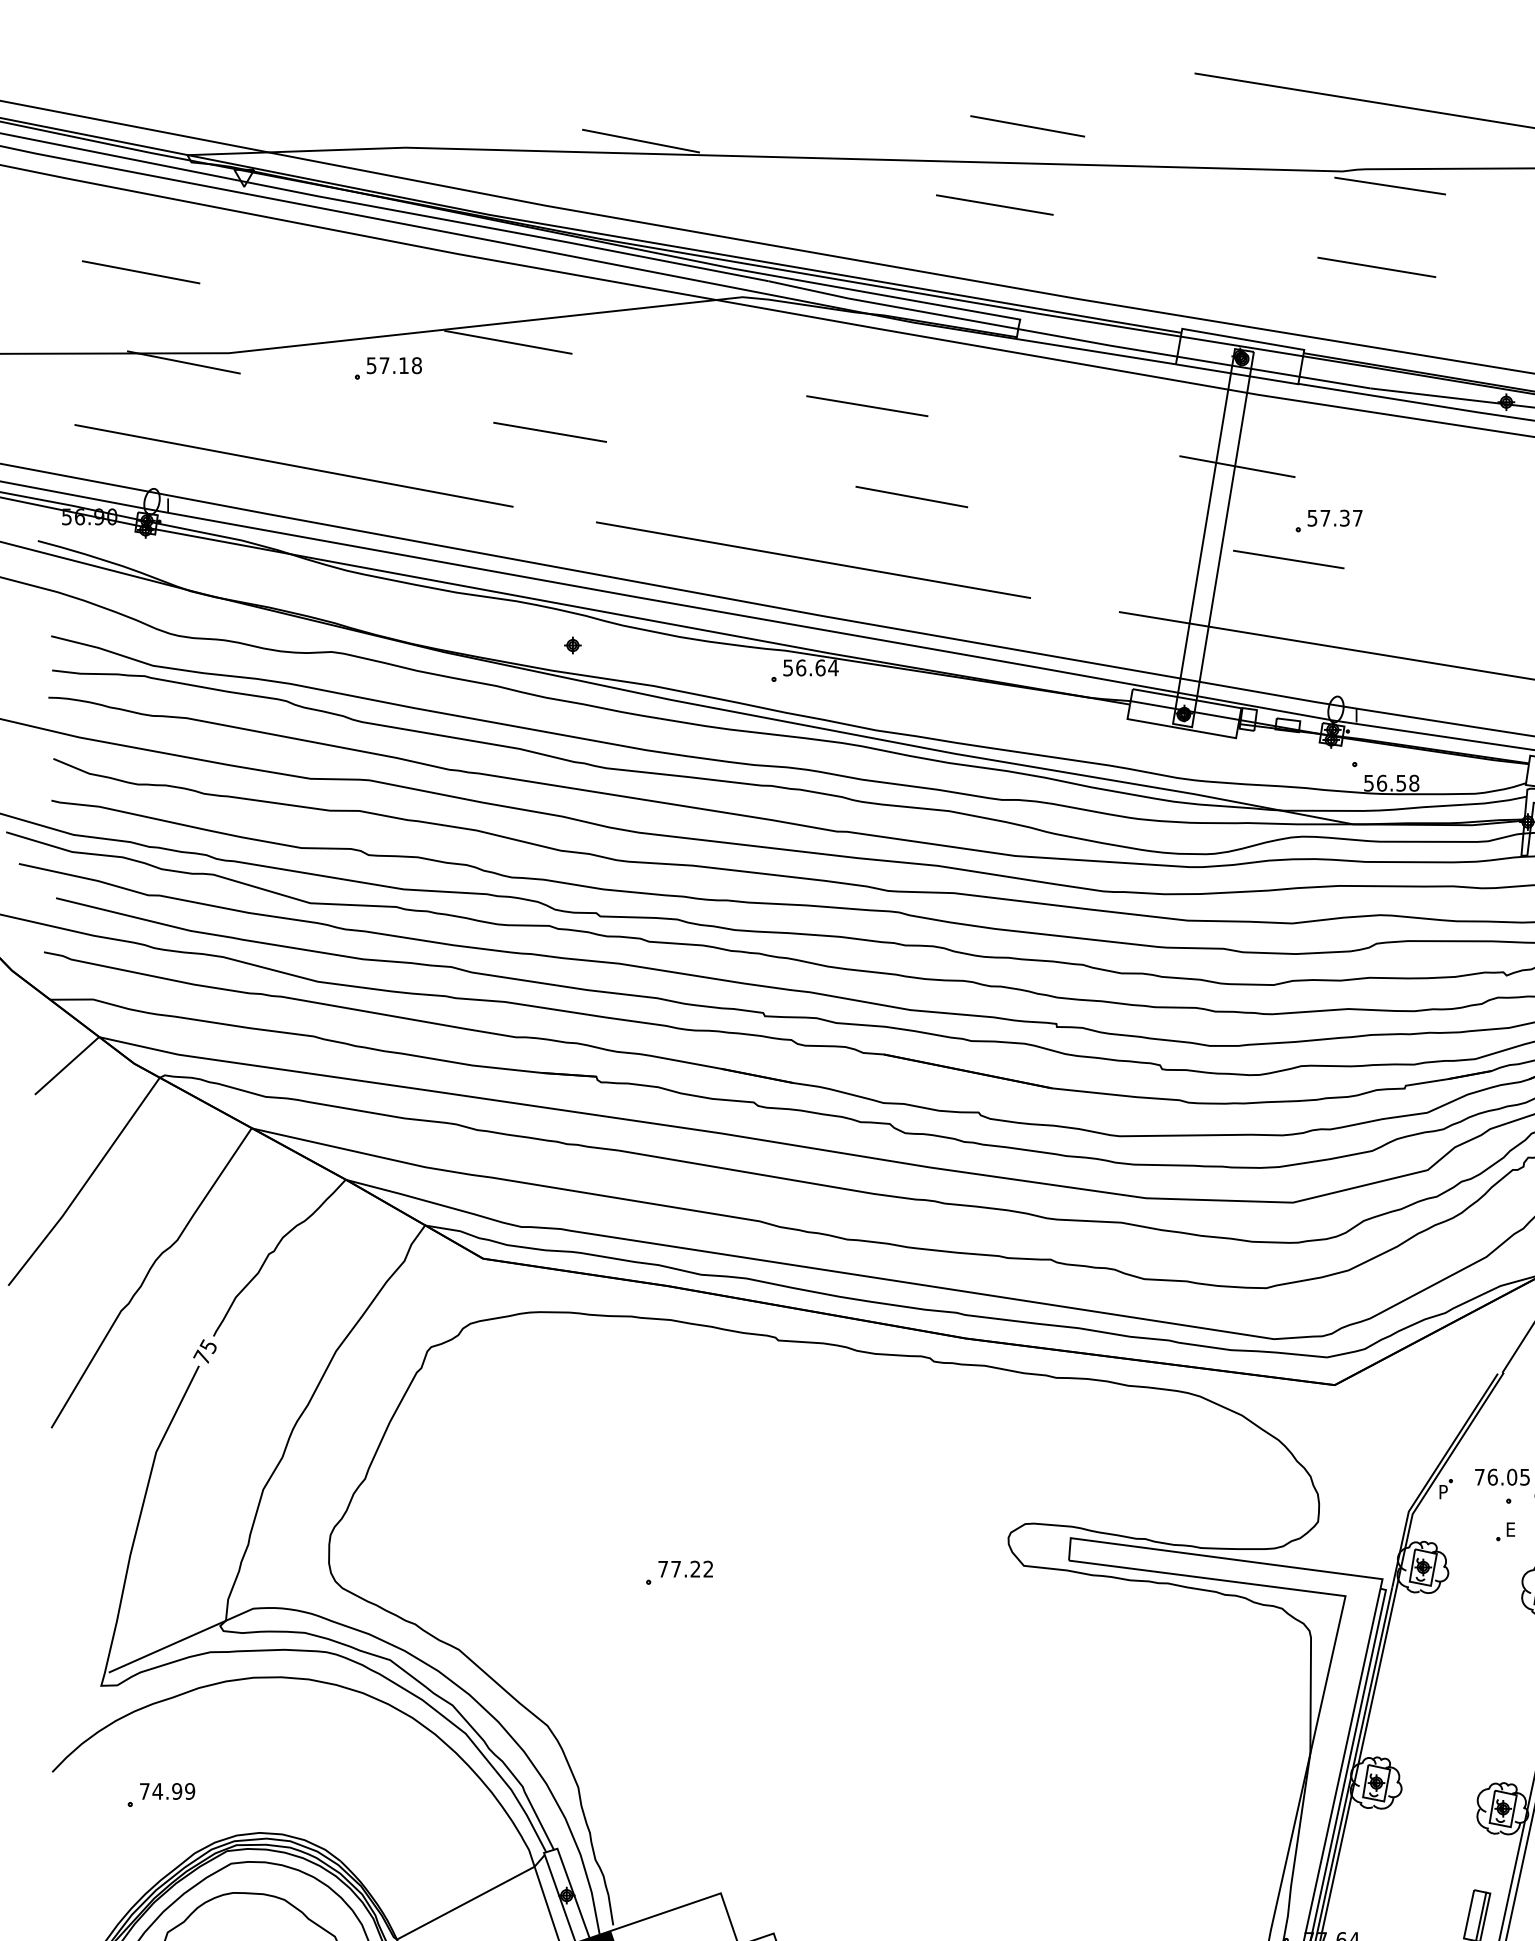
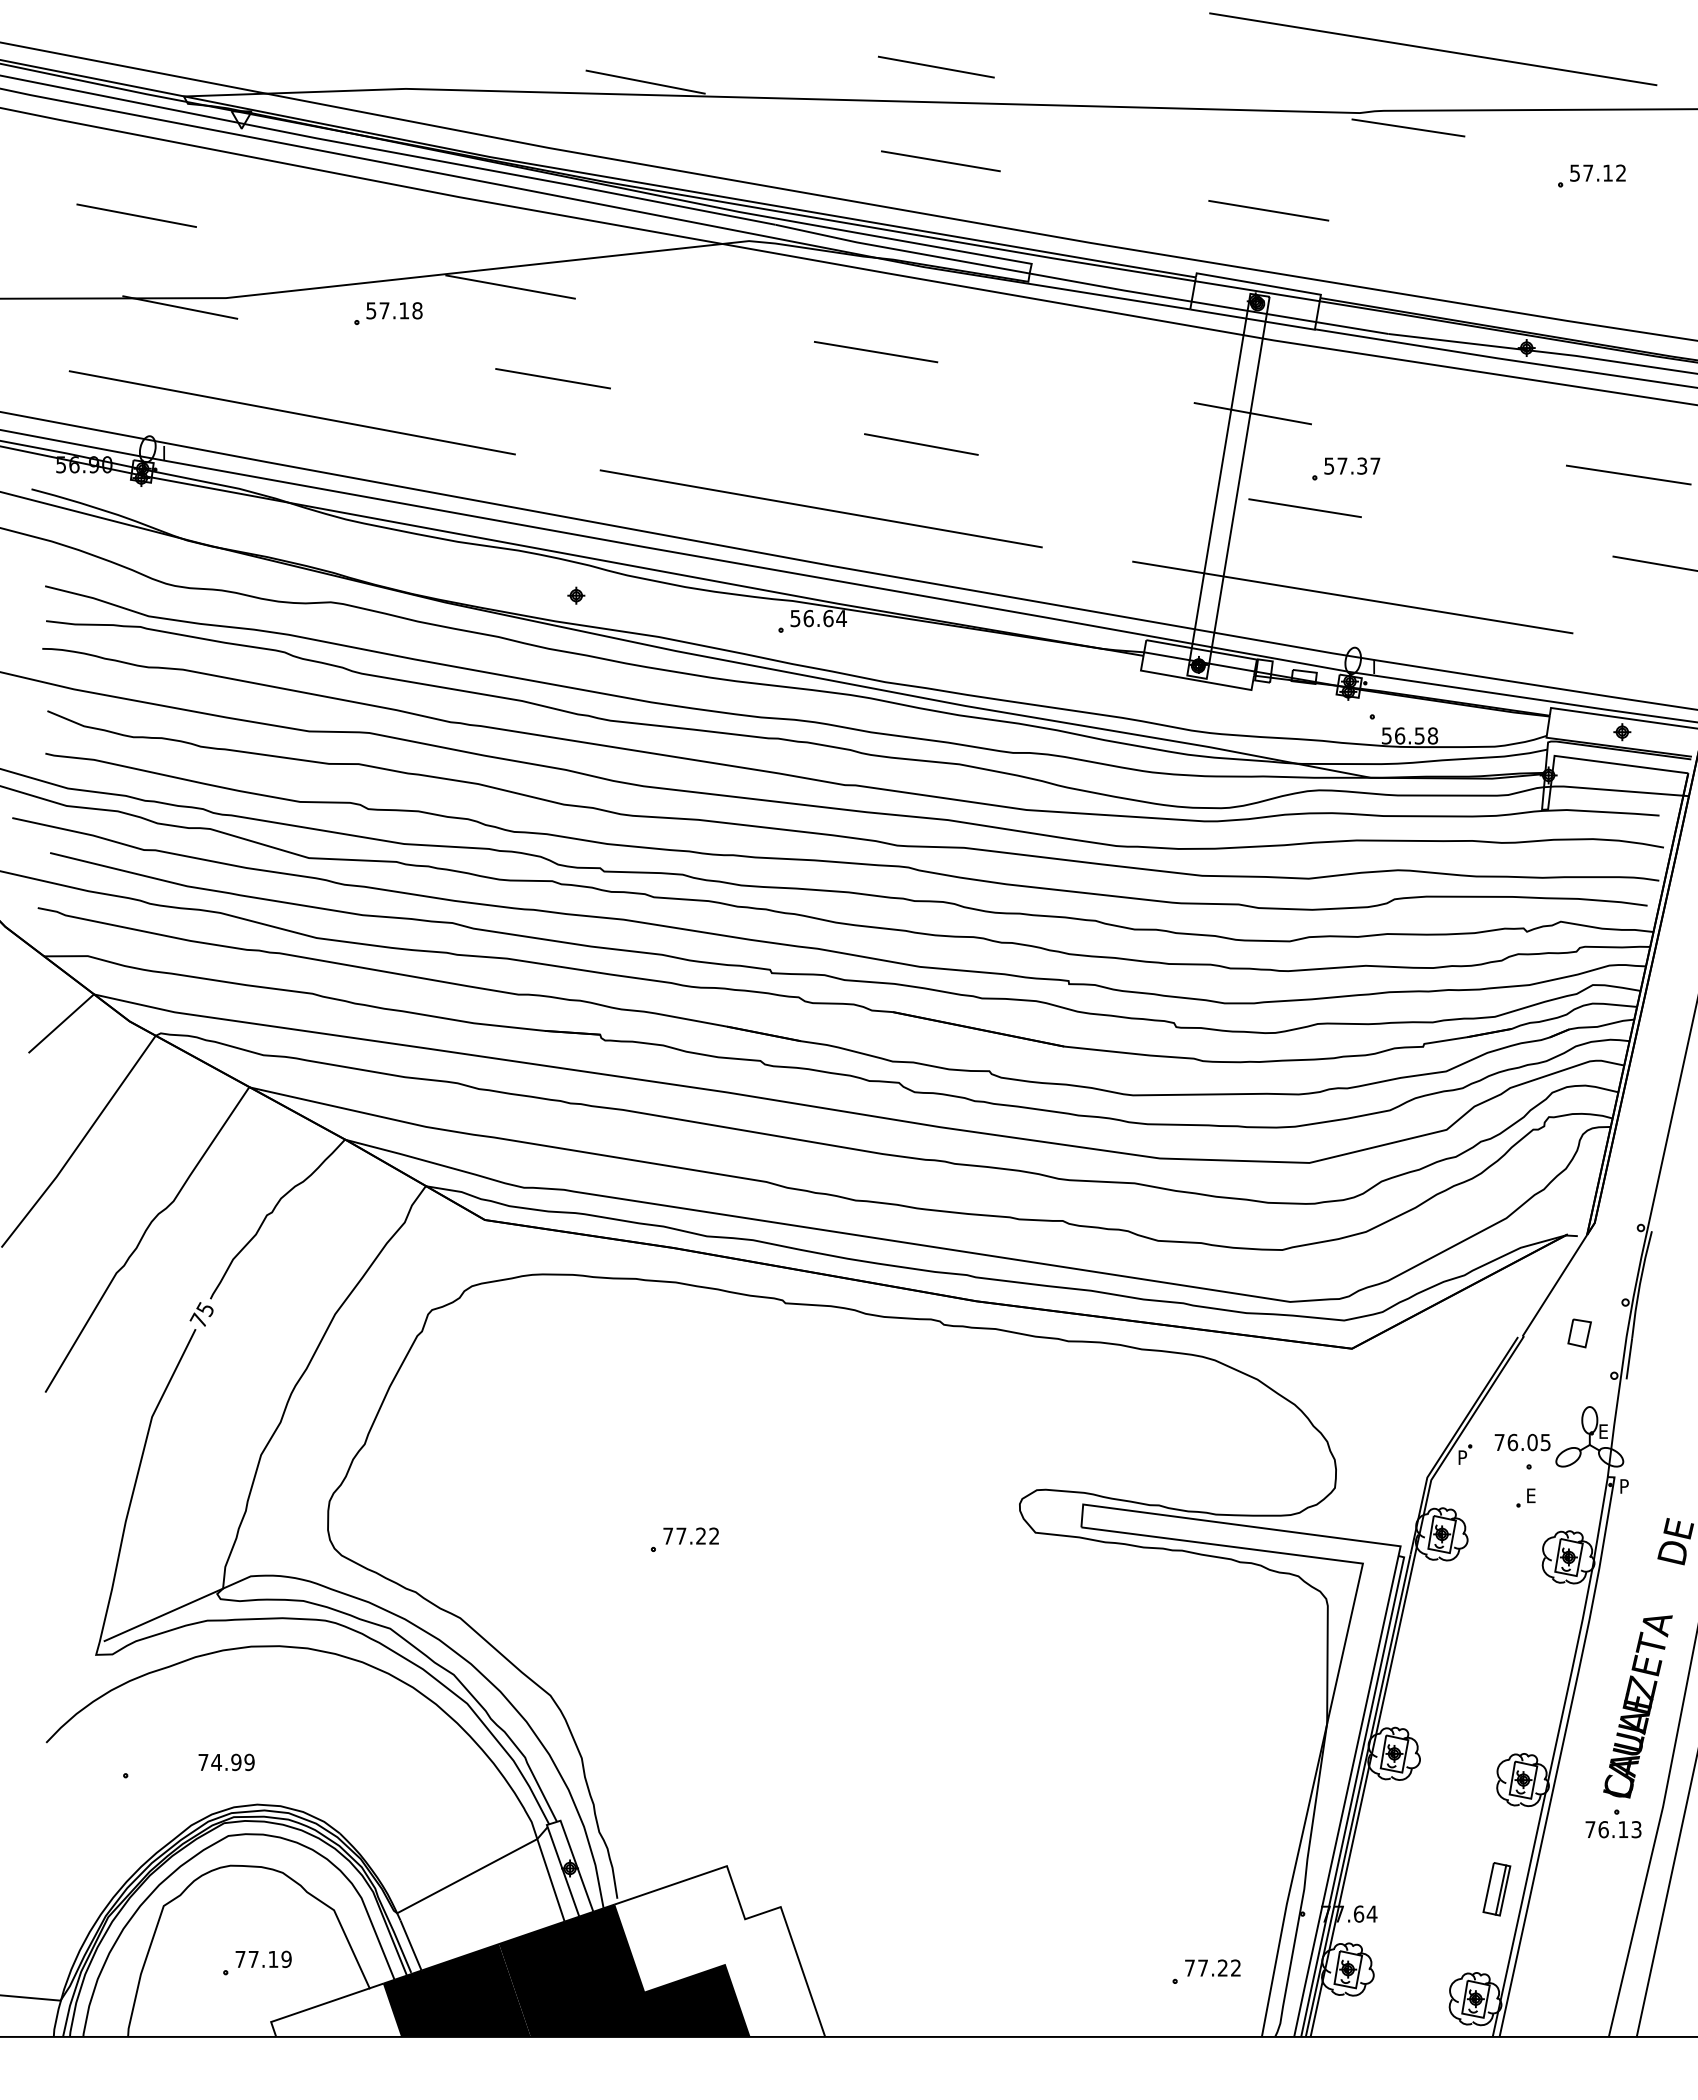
line: (1027, 125) -> (936, 66), moved
line: (994, 205) -> (940, 161), moved
line: (1376, 267) -> (1268, 210), moved
text: (167, 1791) -> (226, 1762), moved

